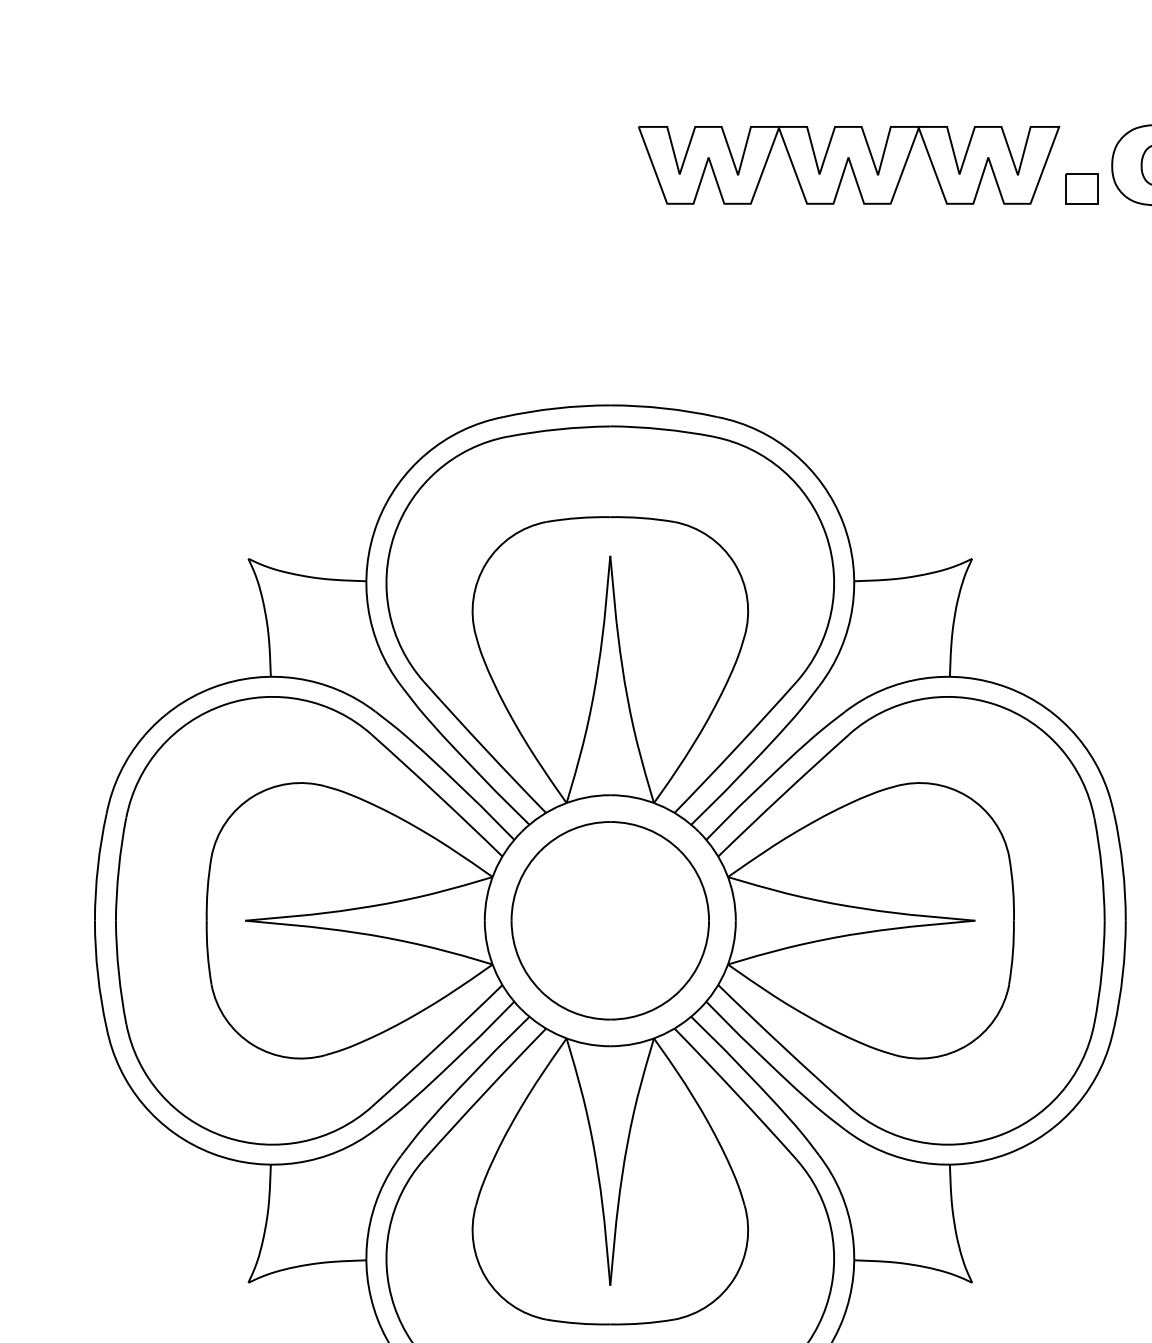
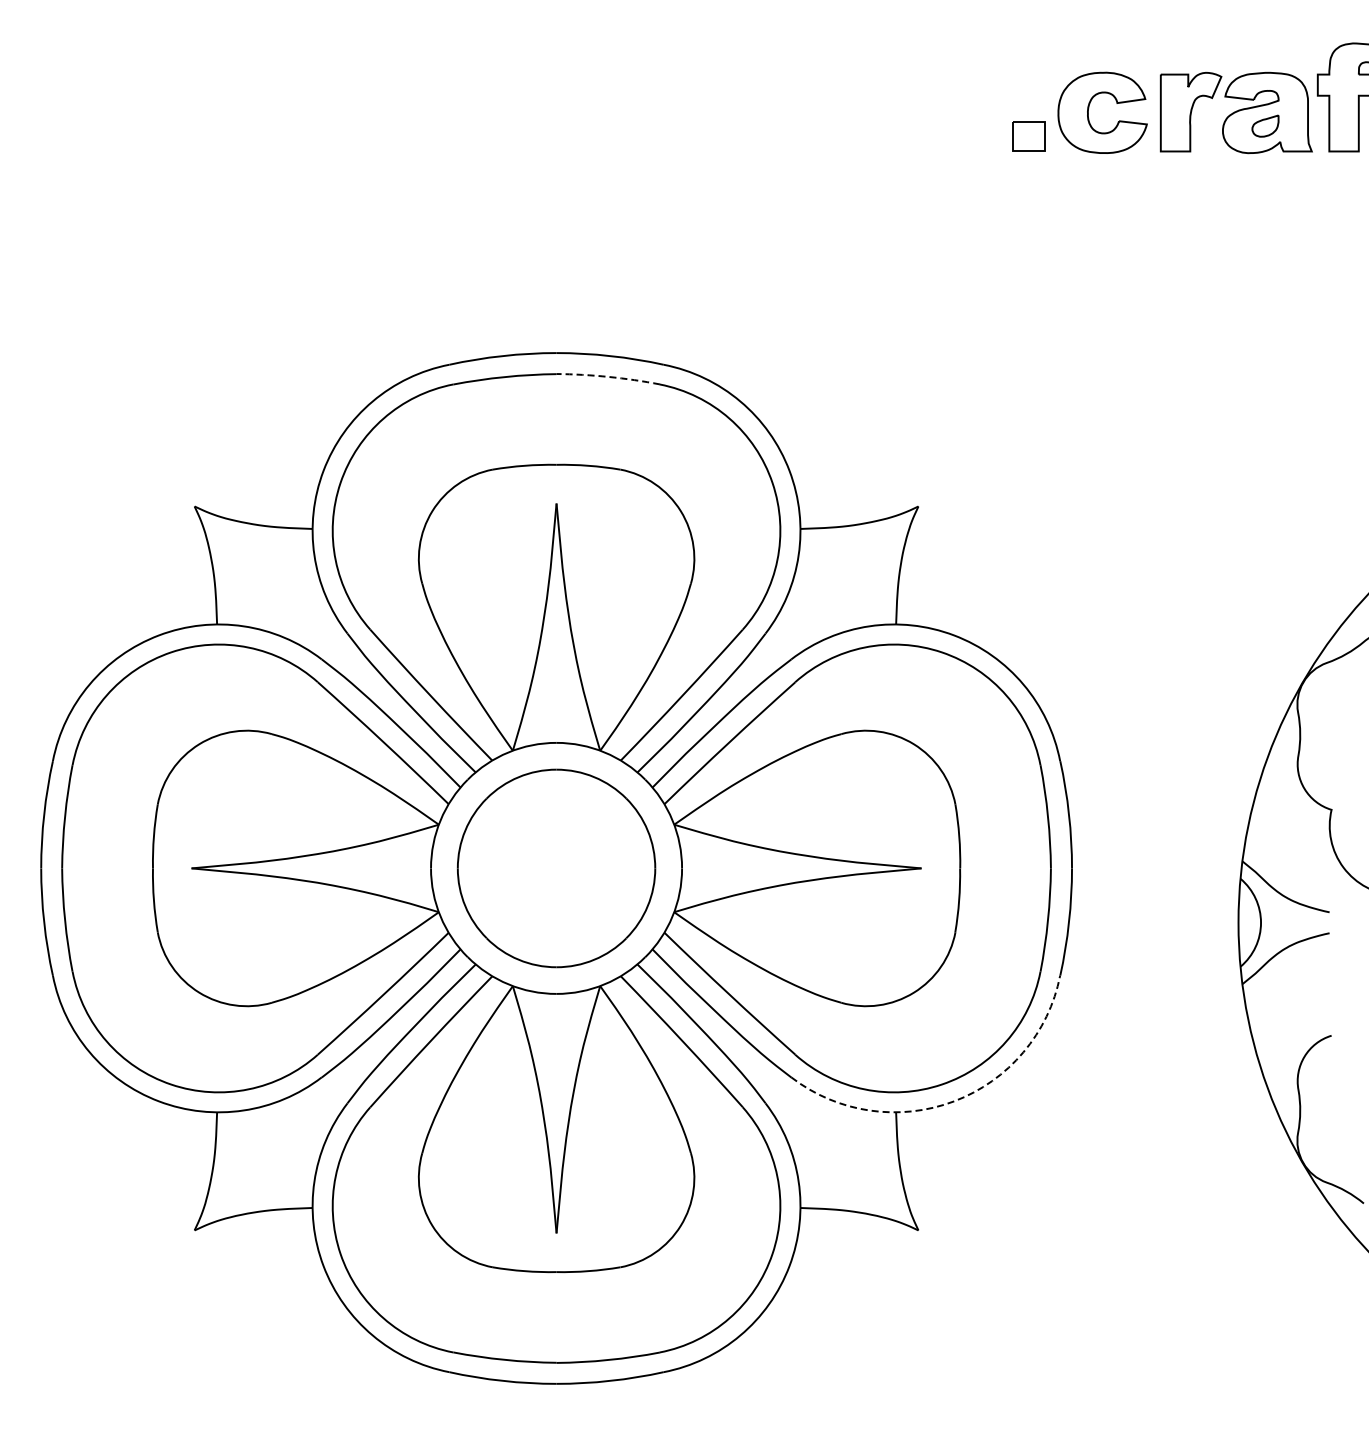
part: (849, 164) -> (795, 112), removed
arc: (662, 428) -> (608, 376), solid -> dashed
arc: (1008, 1153) -> (954, 1101), solid -> dashed

